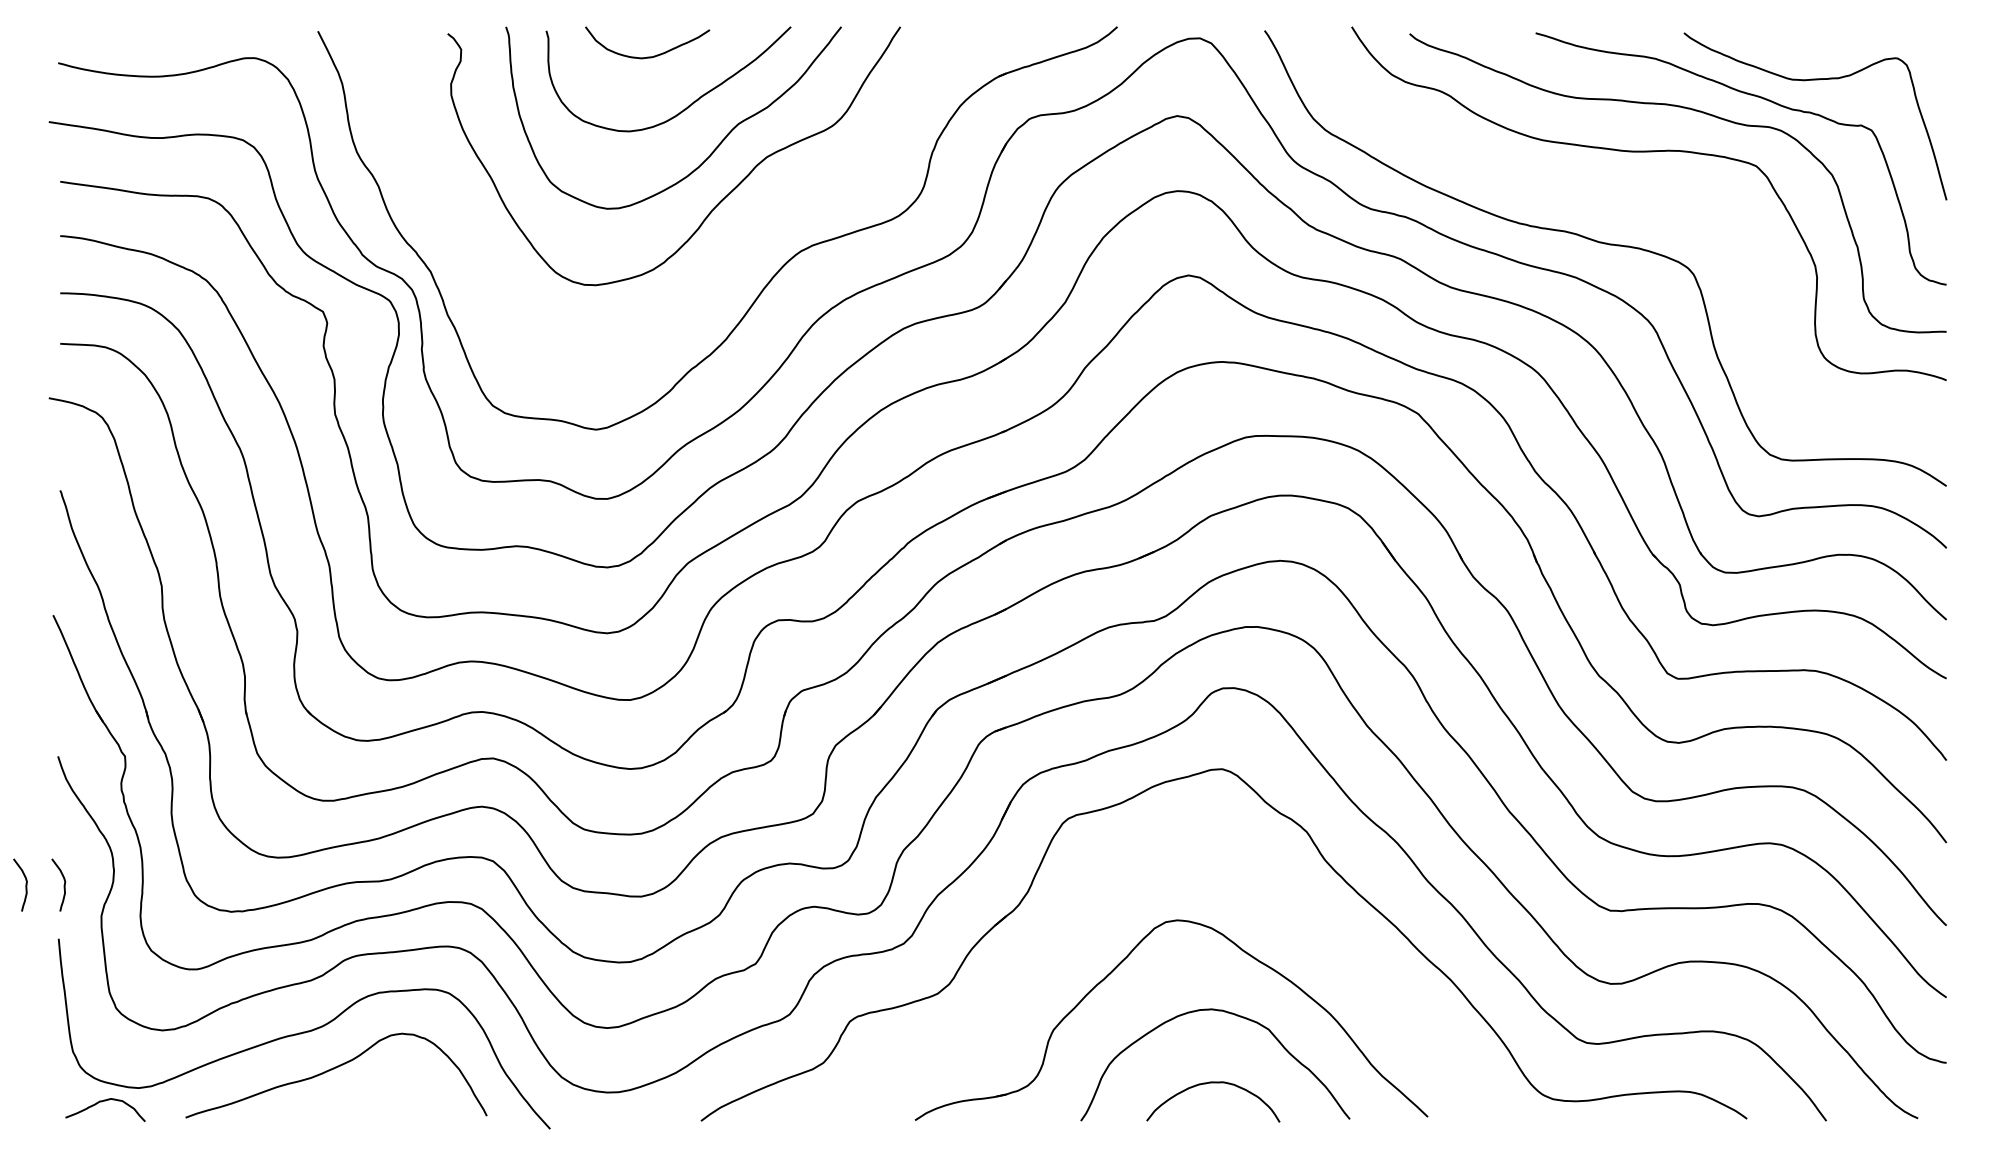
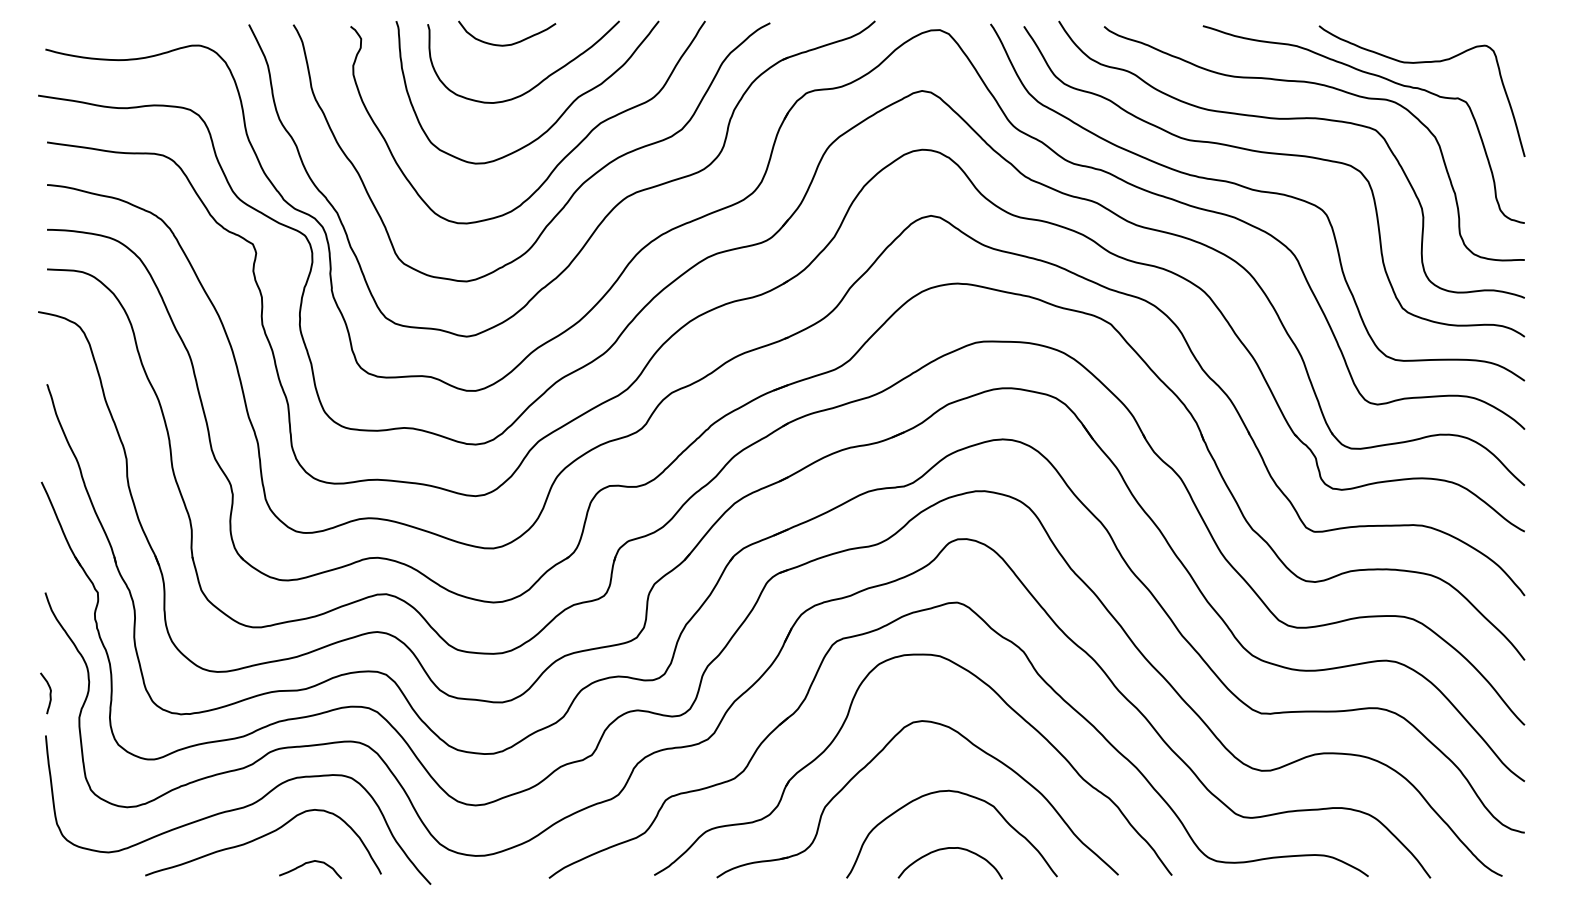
curve: (1636, 198) -> (1281, 155), added
curve: (730, 246) -> (572, 193), added
curve: (25, 885) -> (19, 693), removed
part: (1075, 929) -> (842, 728), added
curve: (104, 1102) -> (309, 863), moved

